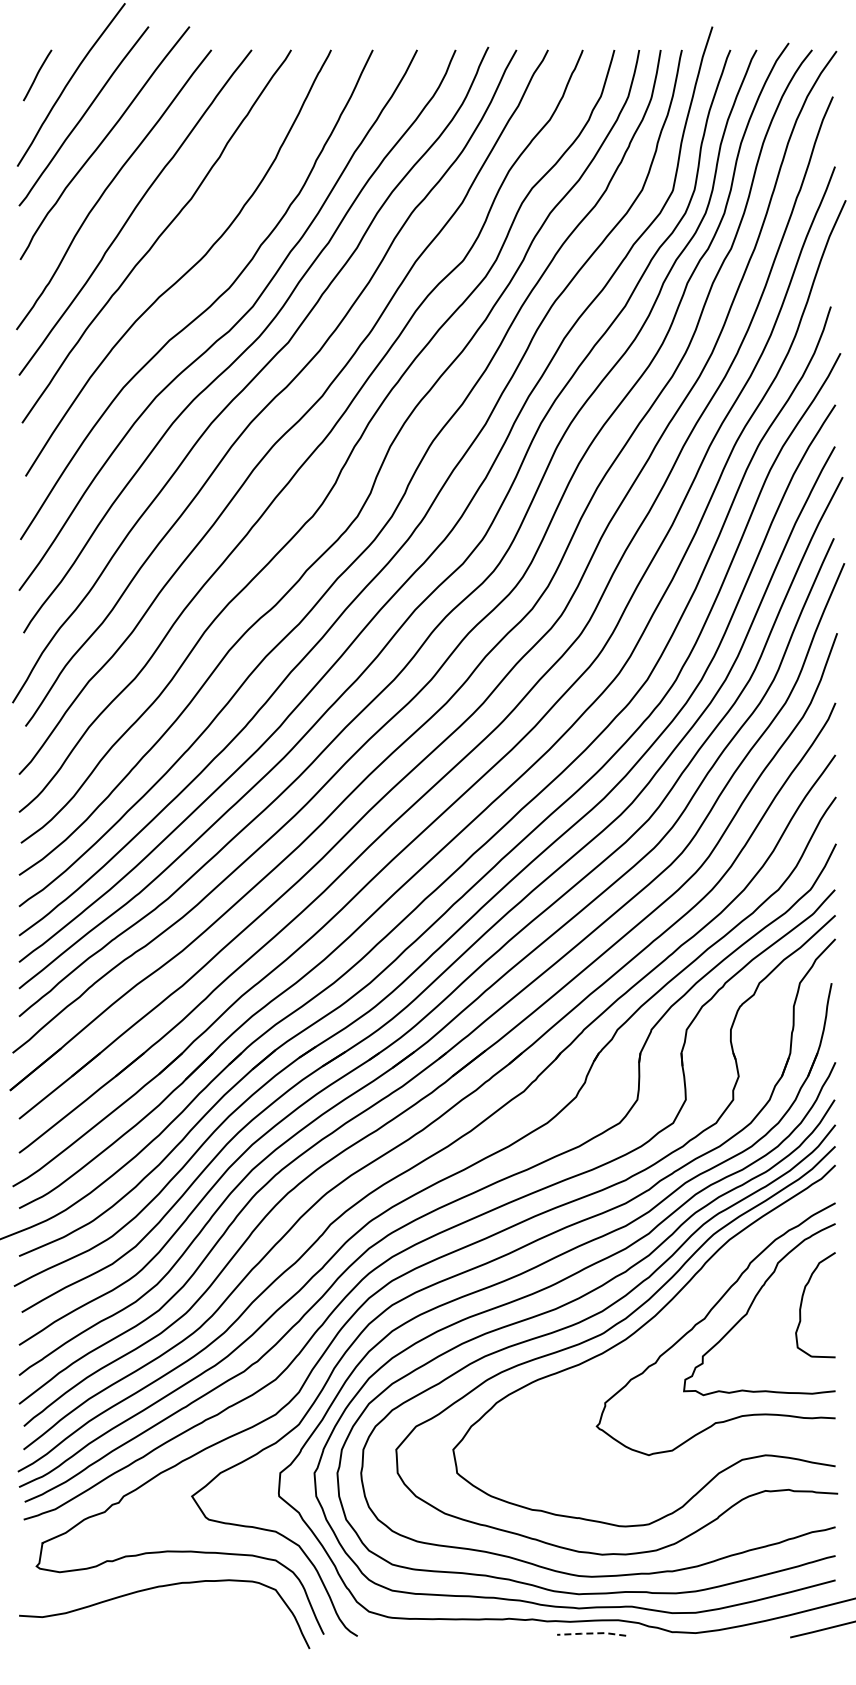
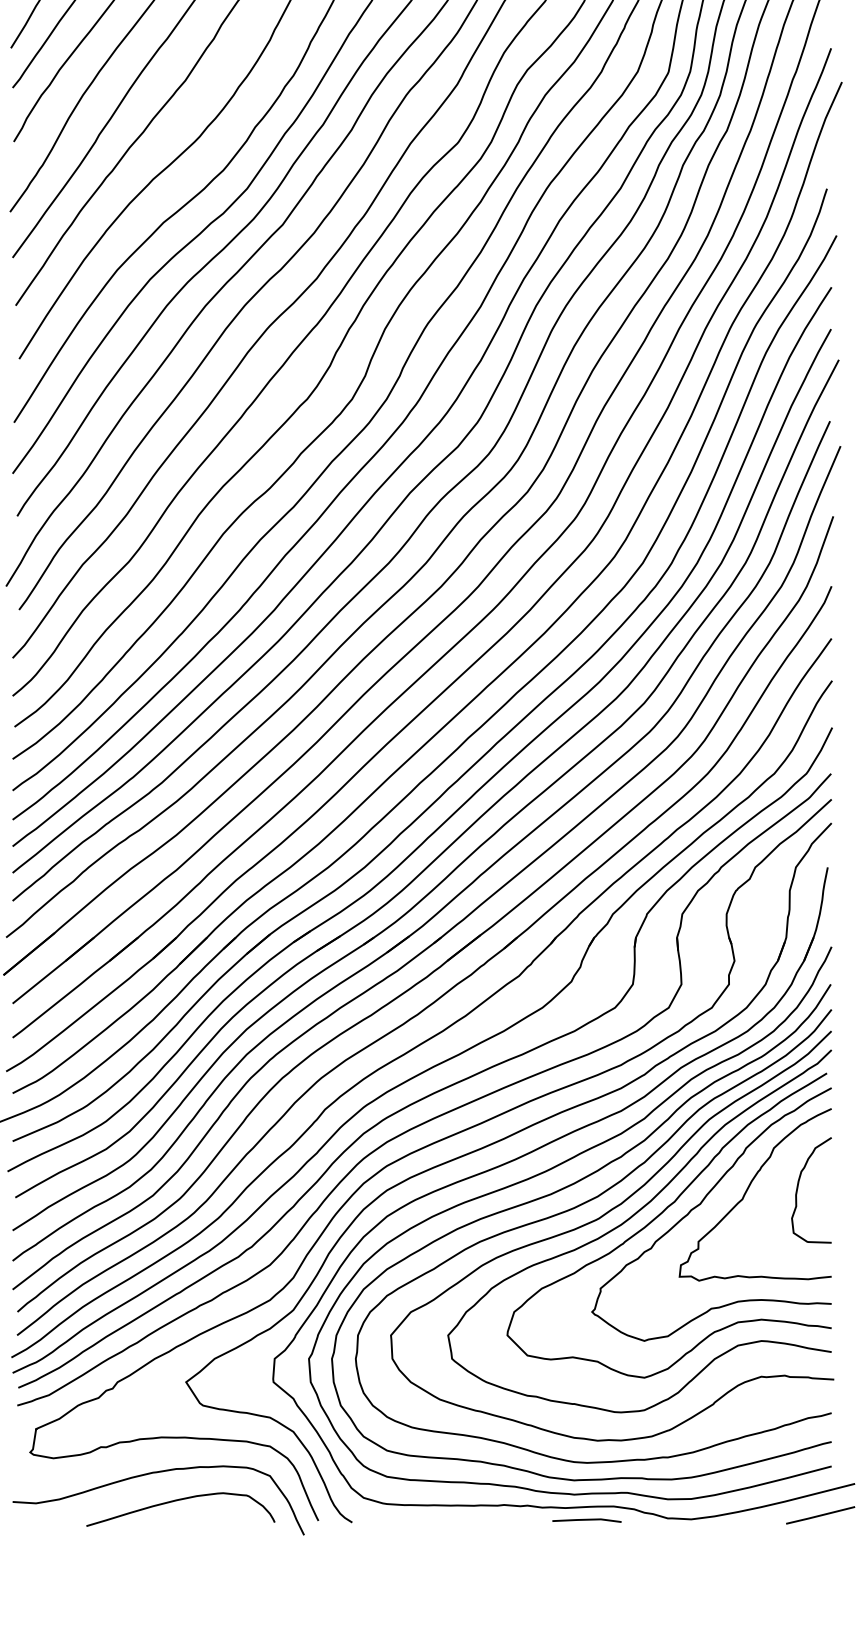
curve: (664, 1330) -> (660, 1215), added
curve: (186, 1614) -> (180, 1500), added
line: (591, 1633) -> (586, 1519), dashed -> solid

